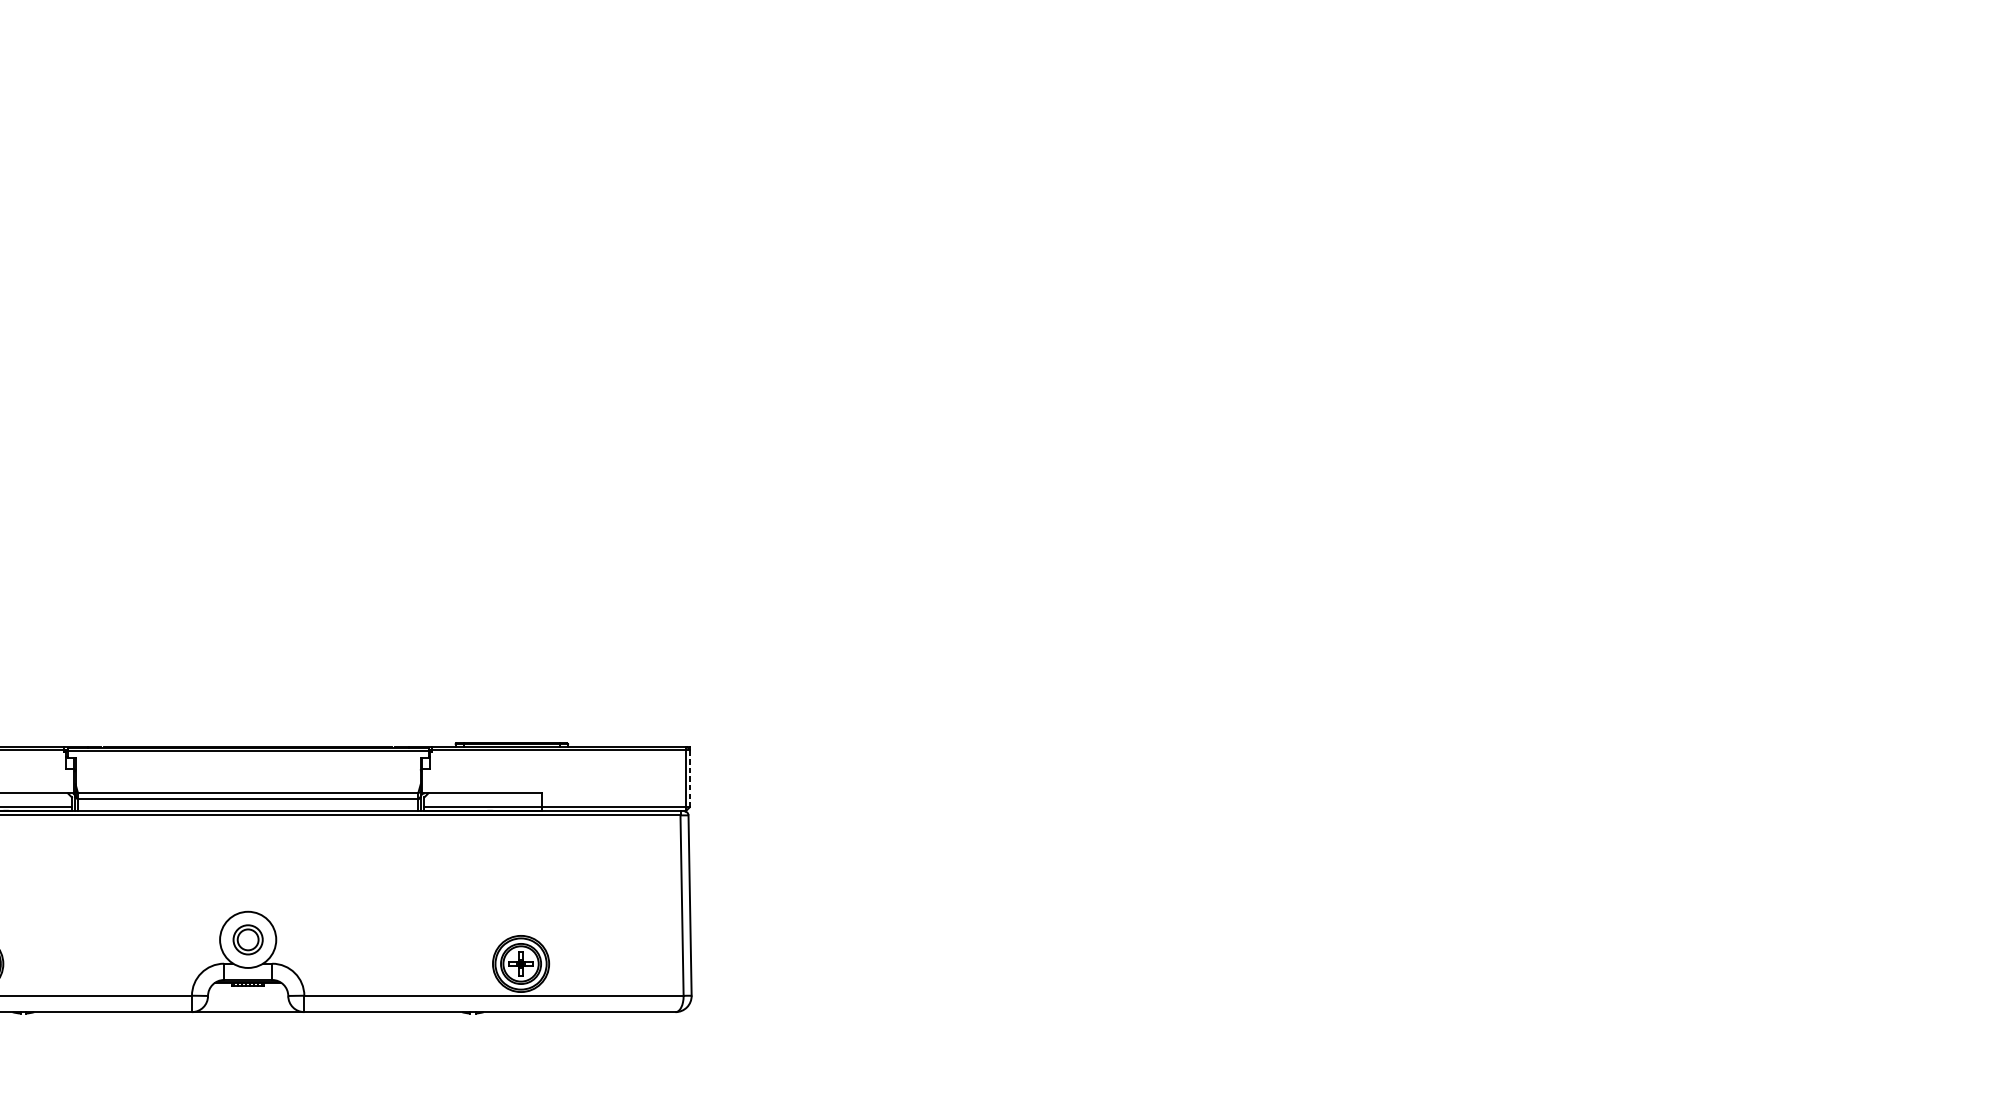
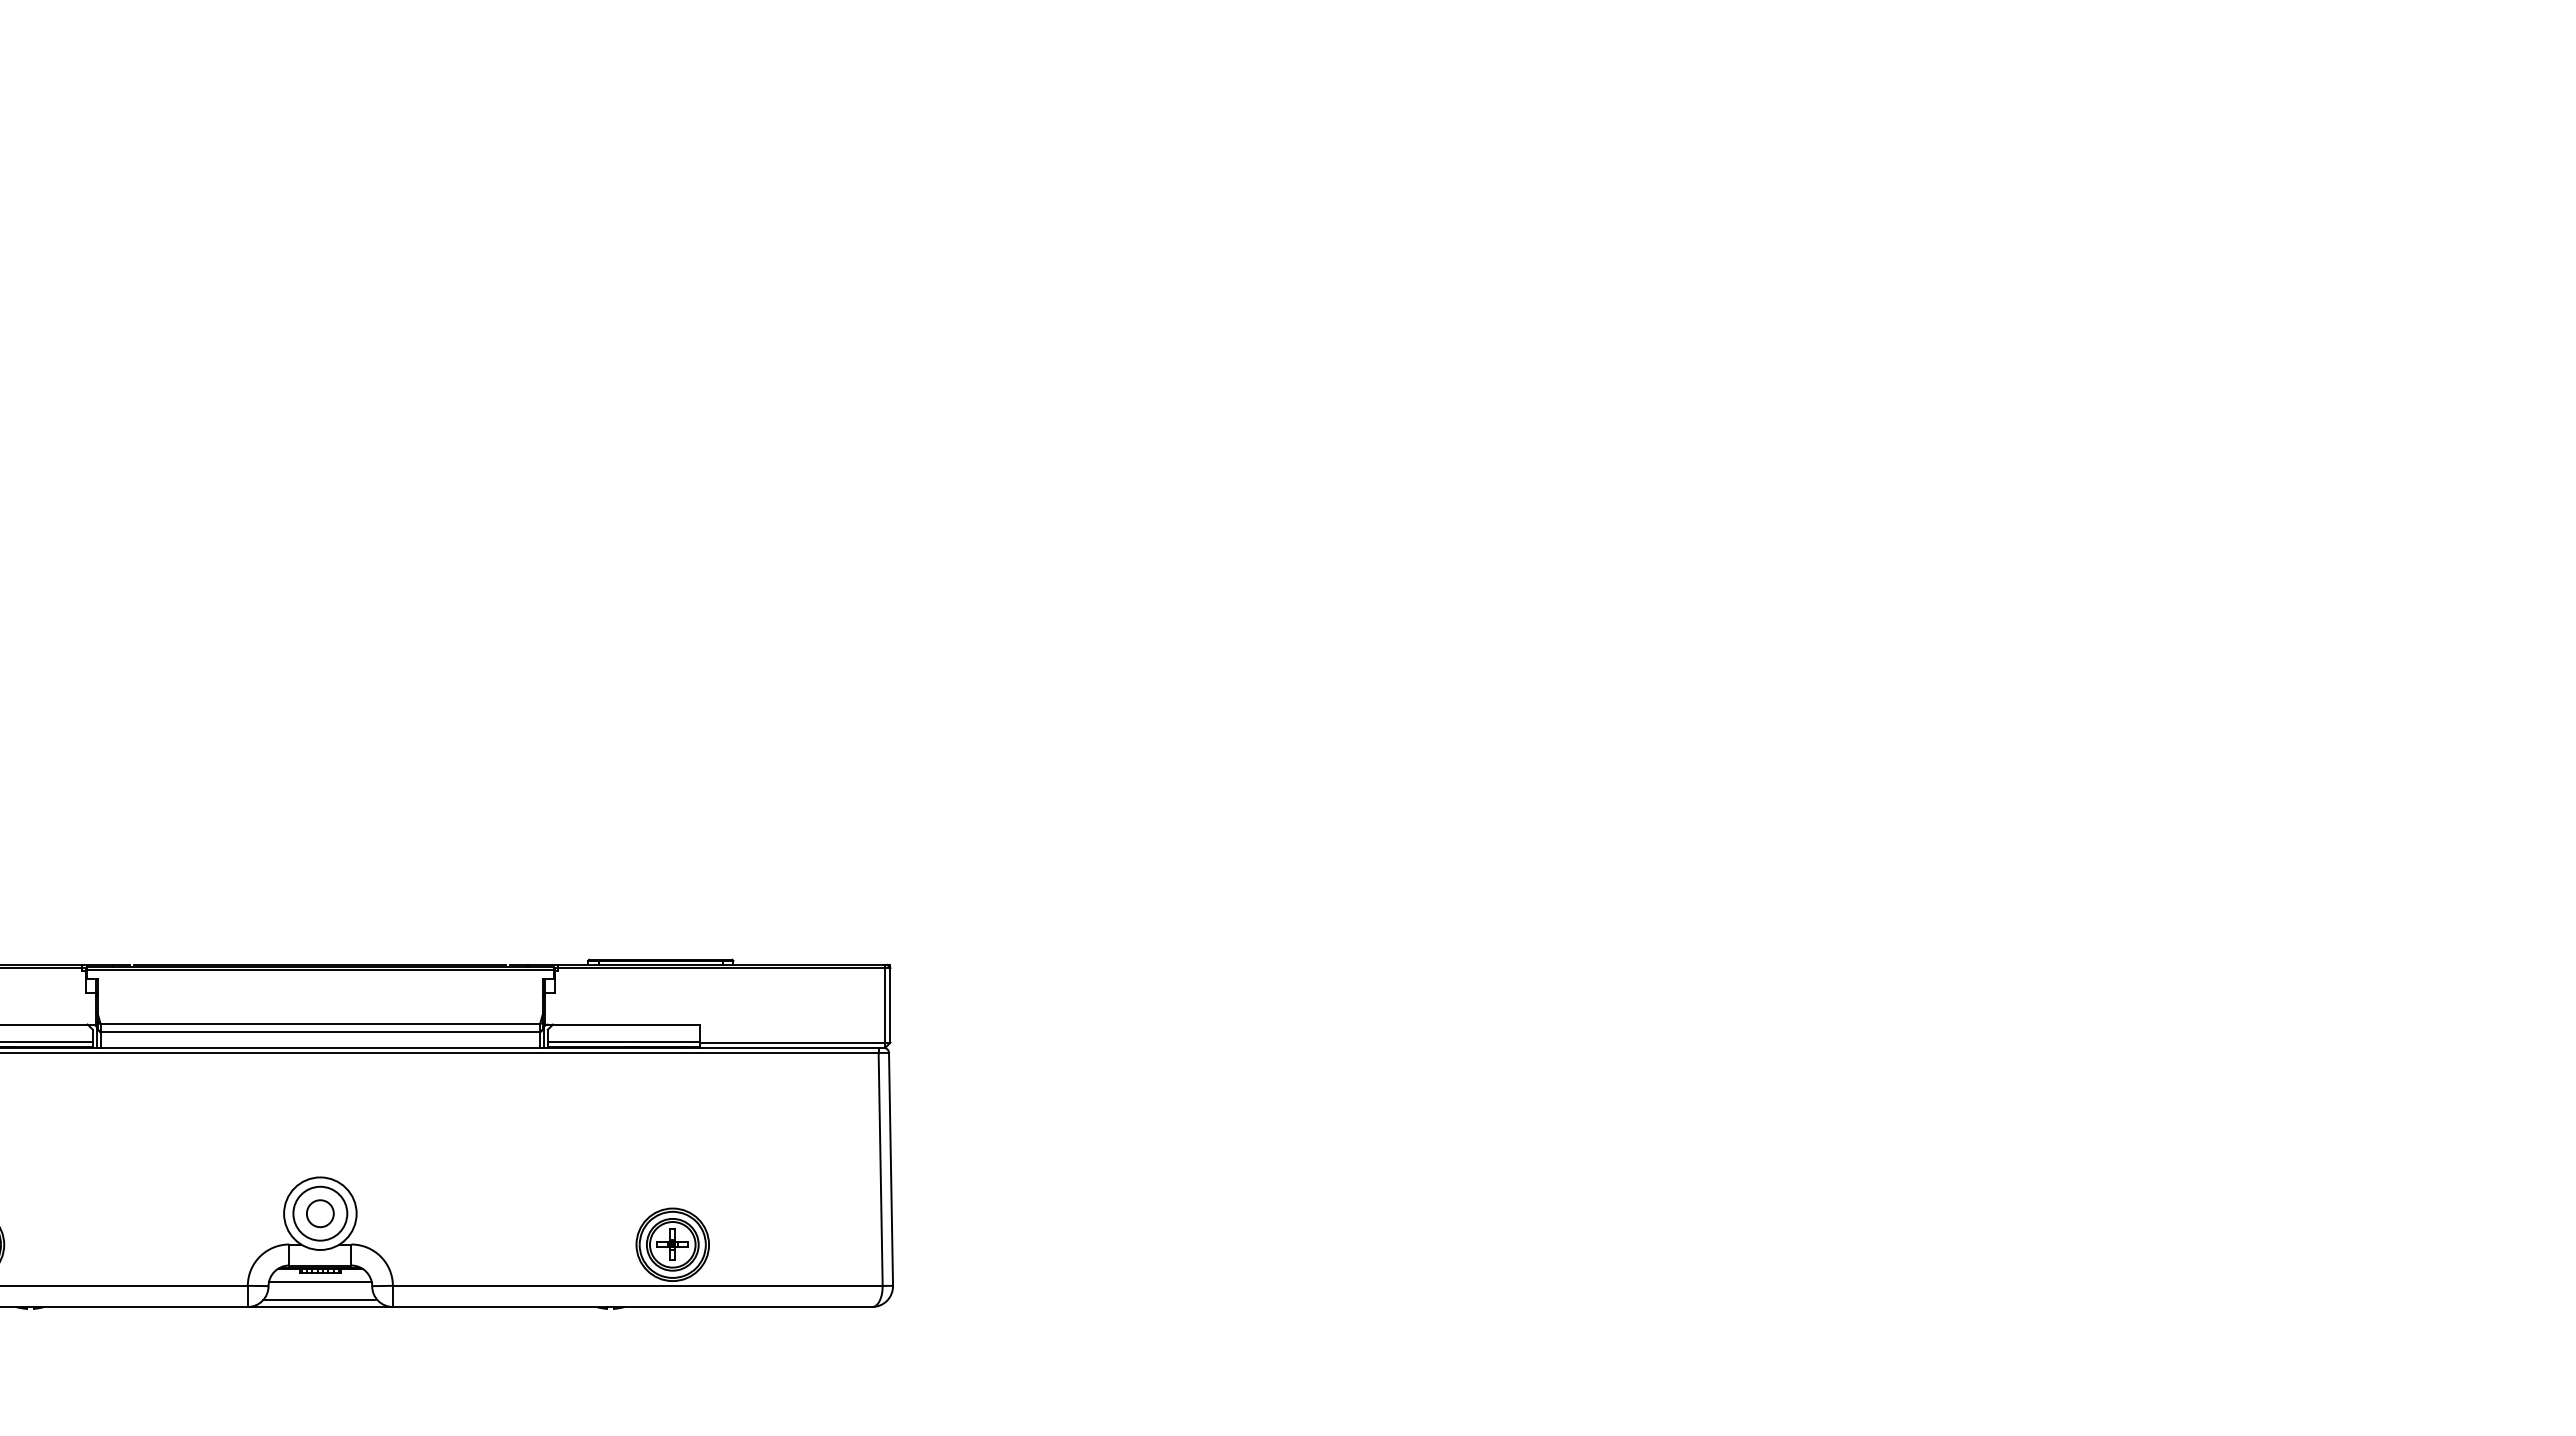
line: (689, 777) -> (890, 1004), dashed -> solid
circle: (248, 939) -> (320, 1213), size x1.43
line: (248, 992) -> (320, 1281), added
line: (248, 1006) -> (320, 1299), added

